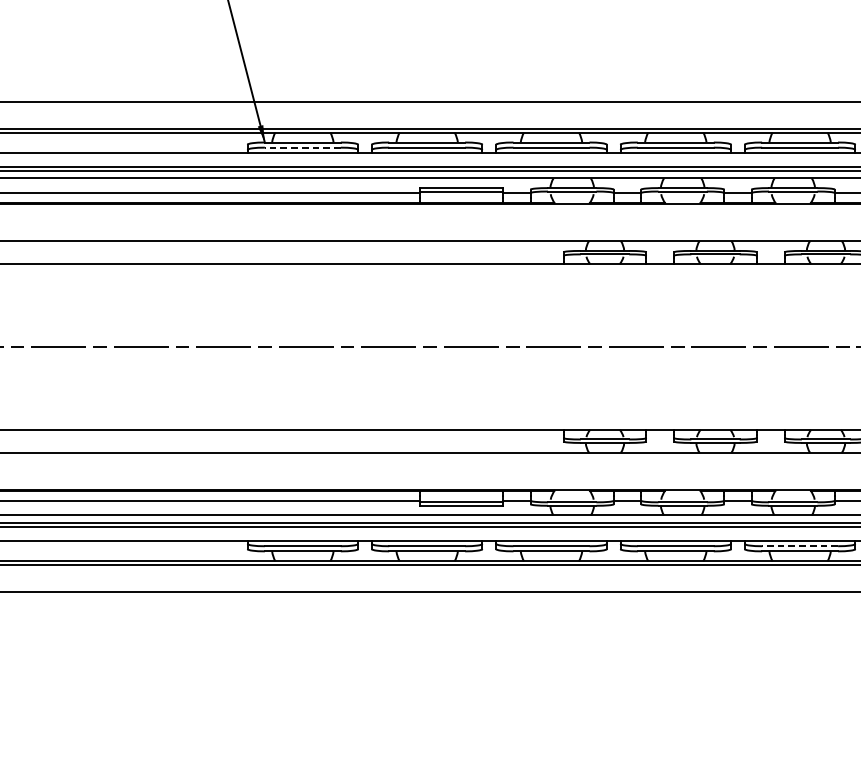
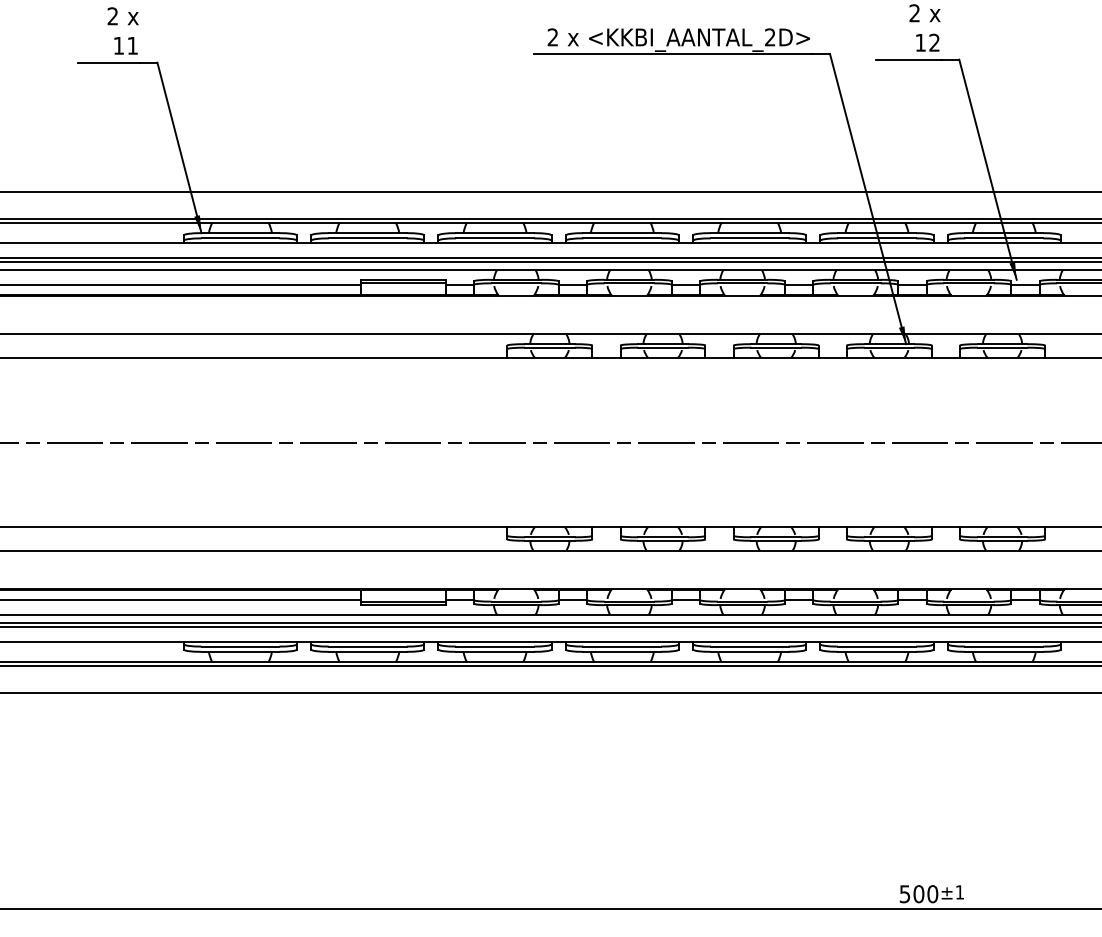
line: (302, 147) -> (240, 238), dashed -> solid
line: (799, 546) -> (749, 646), dashed -> solid

